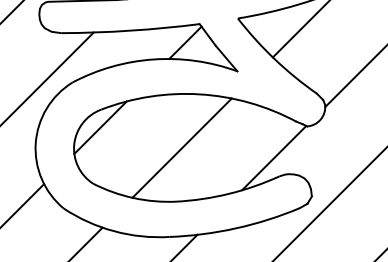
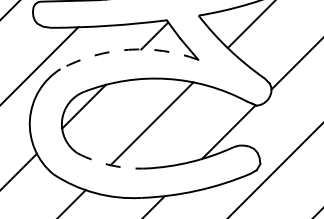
arc: (153, 59) -> (128, 49), solid -> dashed
arc: (133, 198) -> (111, 165), solid -> dashed

